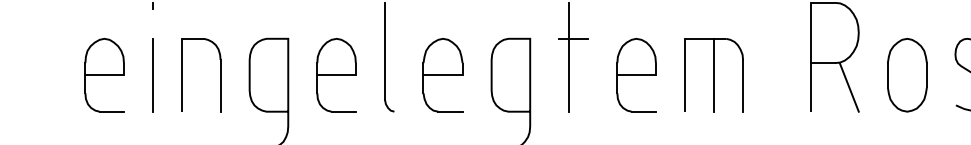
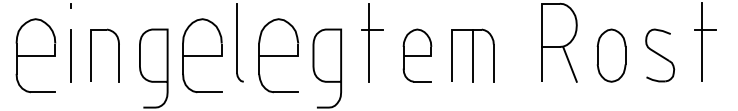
part: (104, 74) -> (35, 55), size x1.4
part: (335, 74) -> (201, 55), size x1.4
part: (442, 74) -> (278, 55), size x1.4

